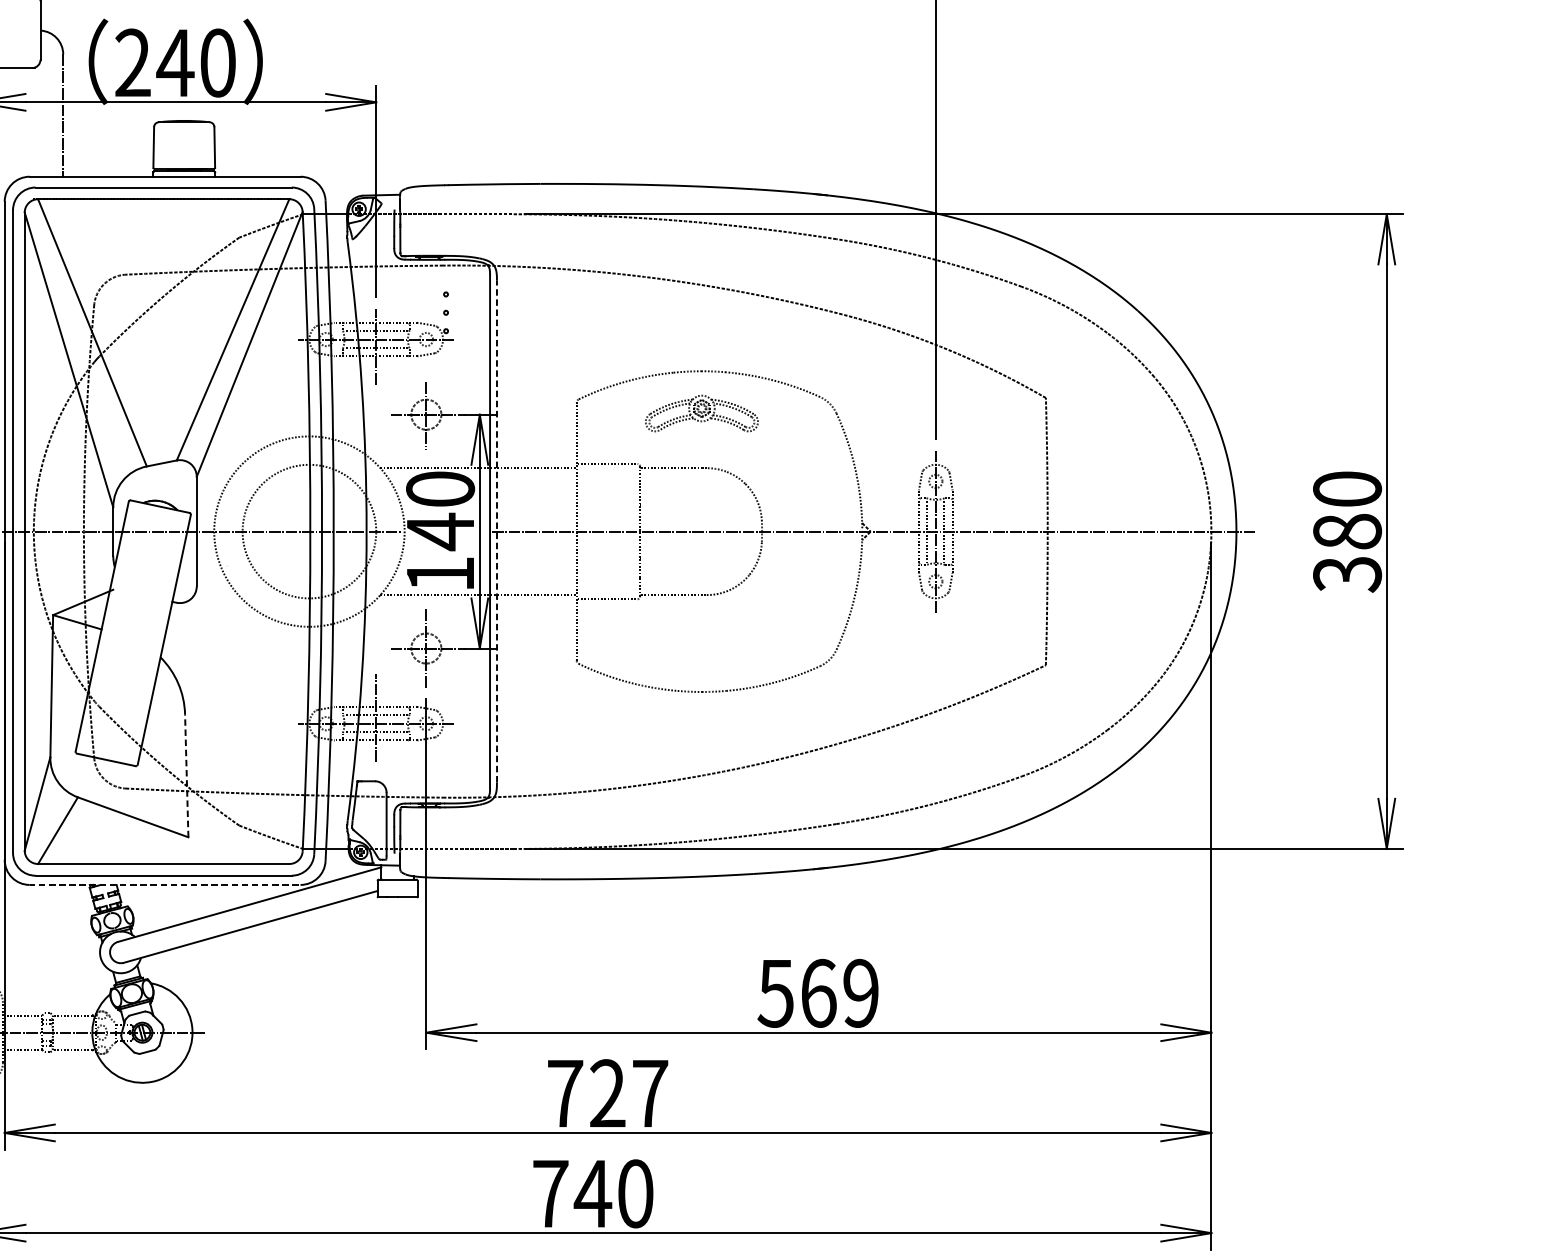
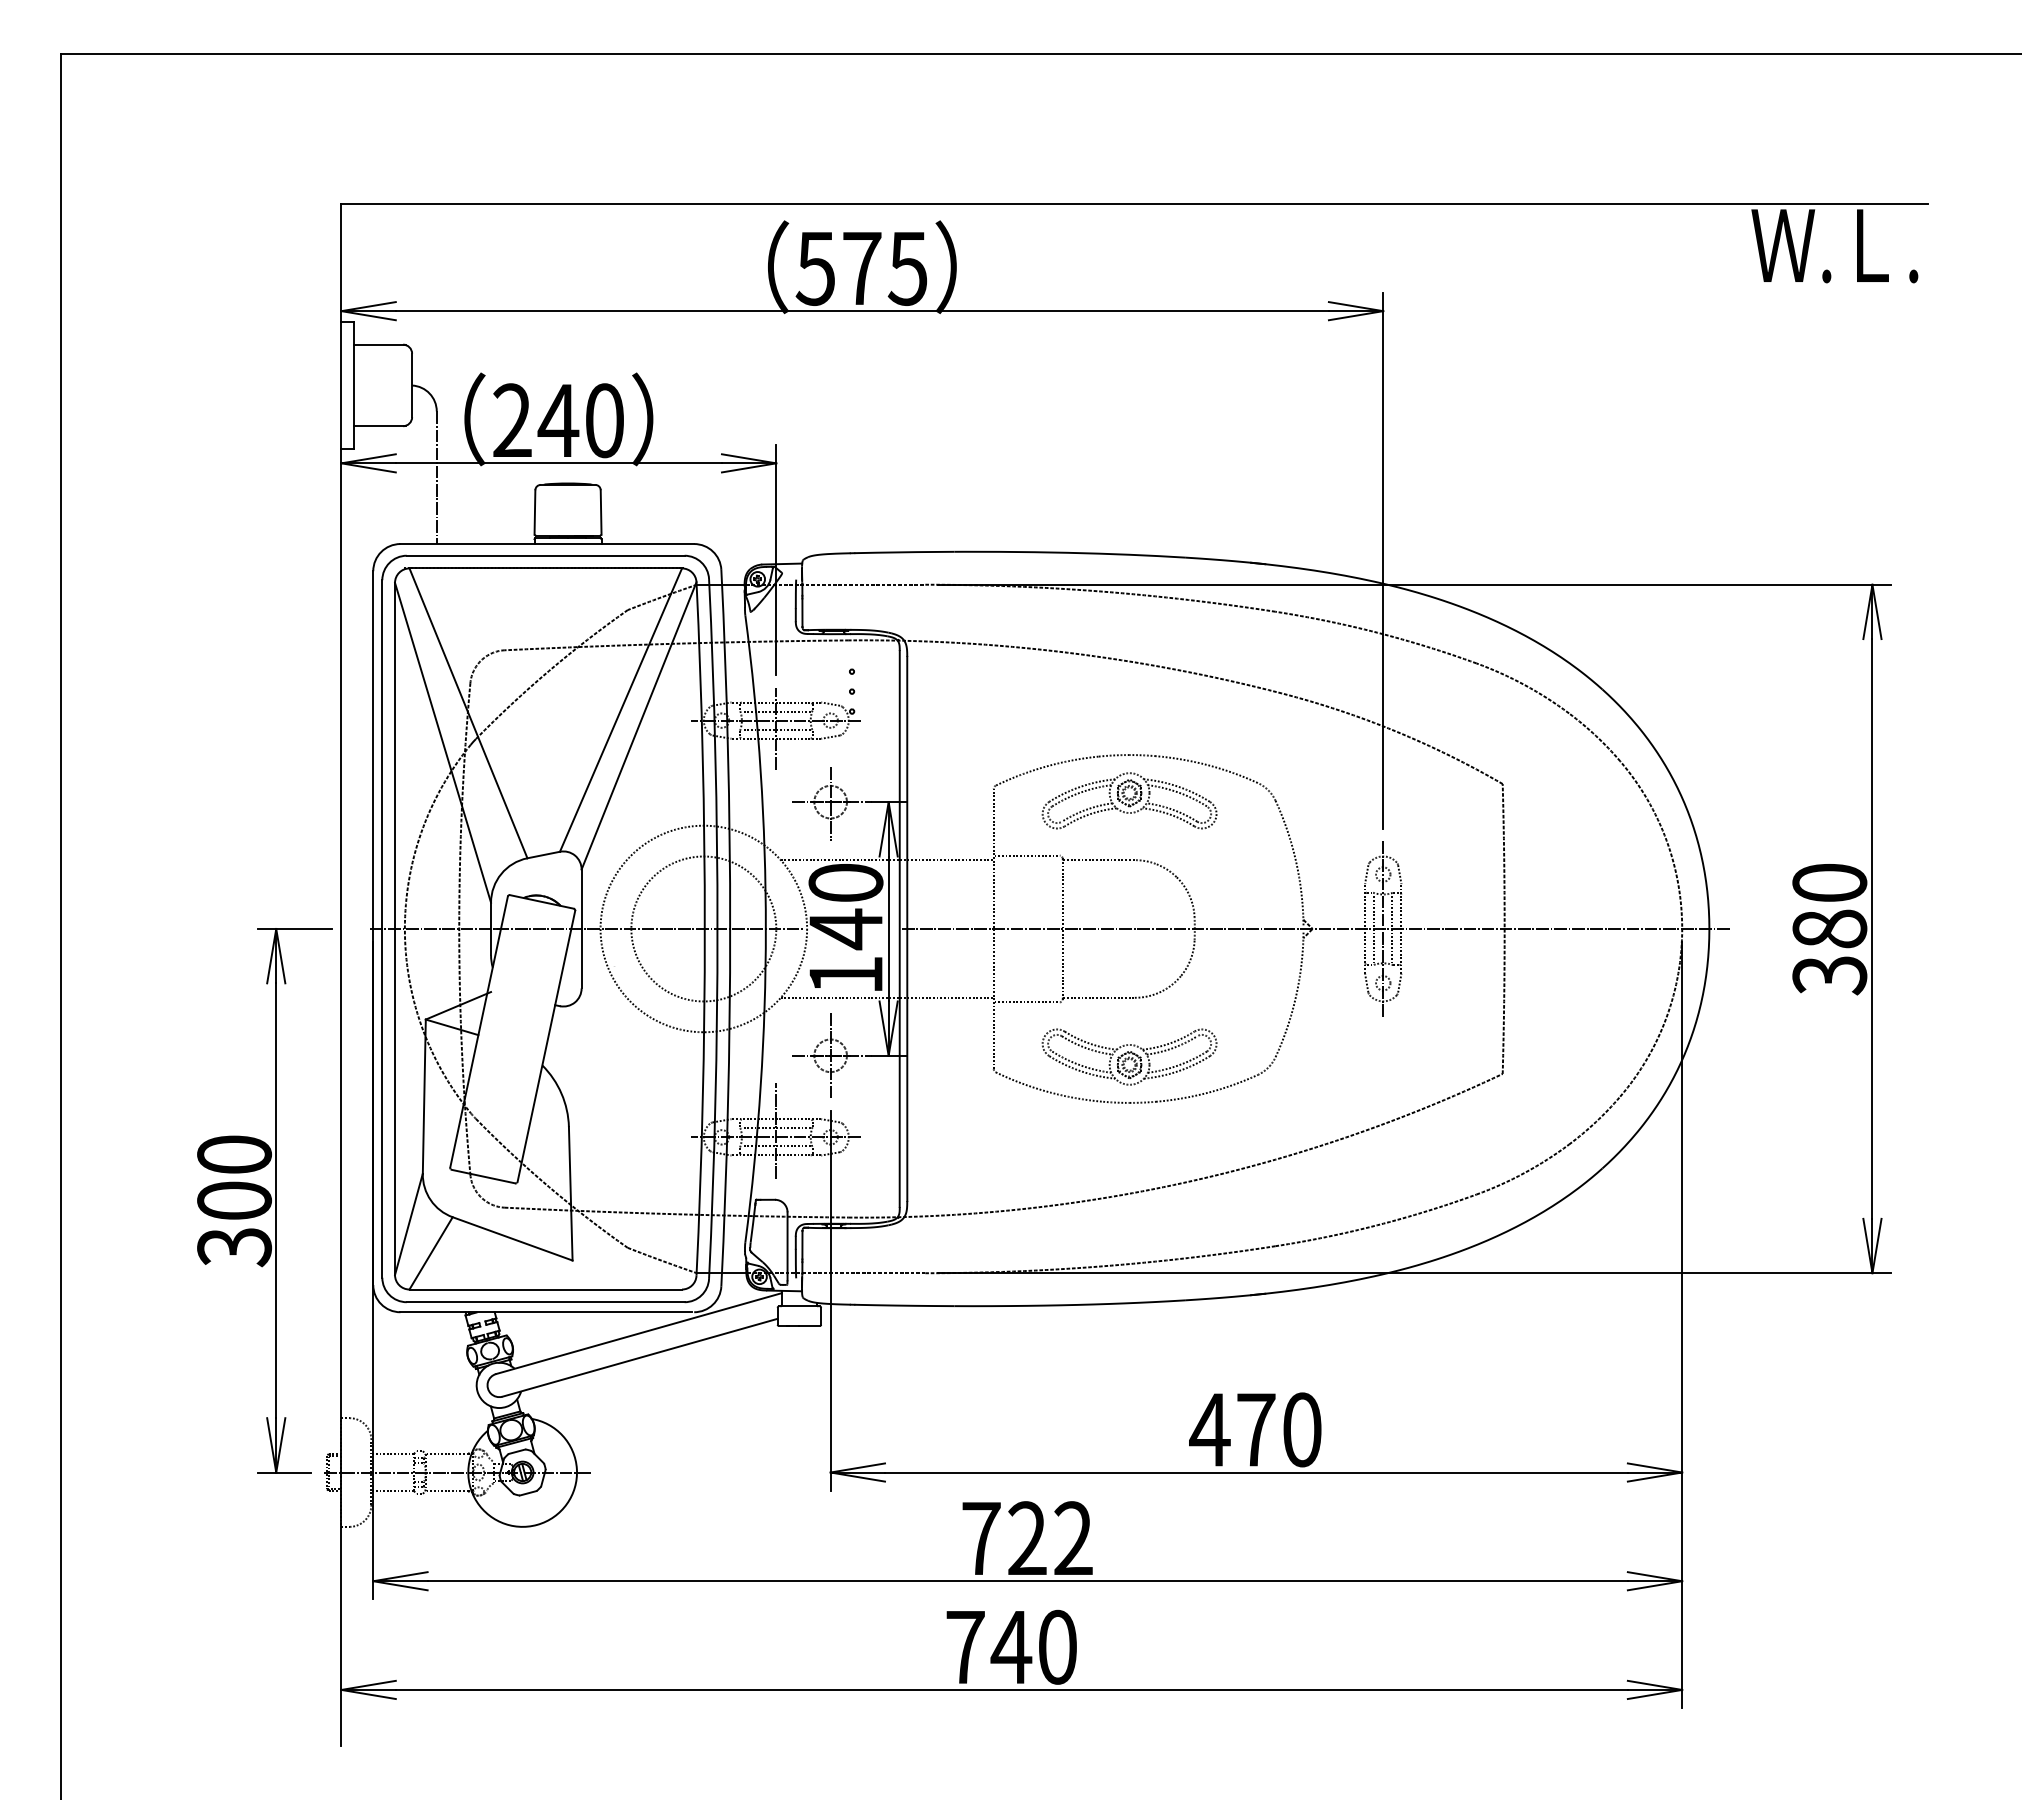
part: (701, 413) -> (1129, 800), size x1.43
line: (497, 531) -> (907, 928), dashed -> solid
part: (701, 649) -> (1129, 1056), added
line: (186, 775) -> (570, 1193), dashed -> solid
line: (164, 885) -> (546, 1312), dashed -> solid
text: (818, 993) -> (1255, 1429), 569 -> 470
text: (650, 1092) -> (1073, 1537), 727 -> 722

